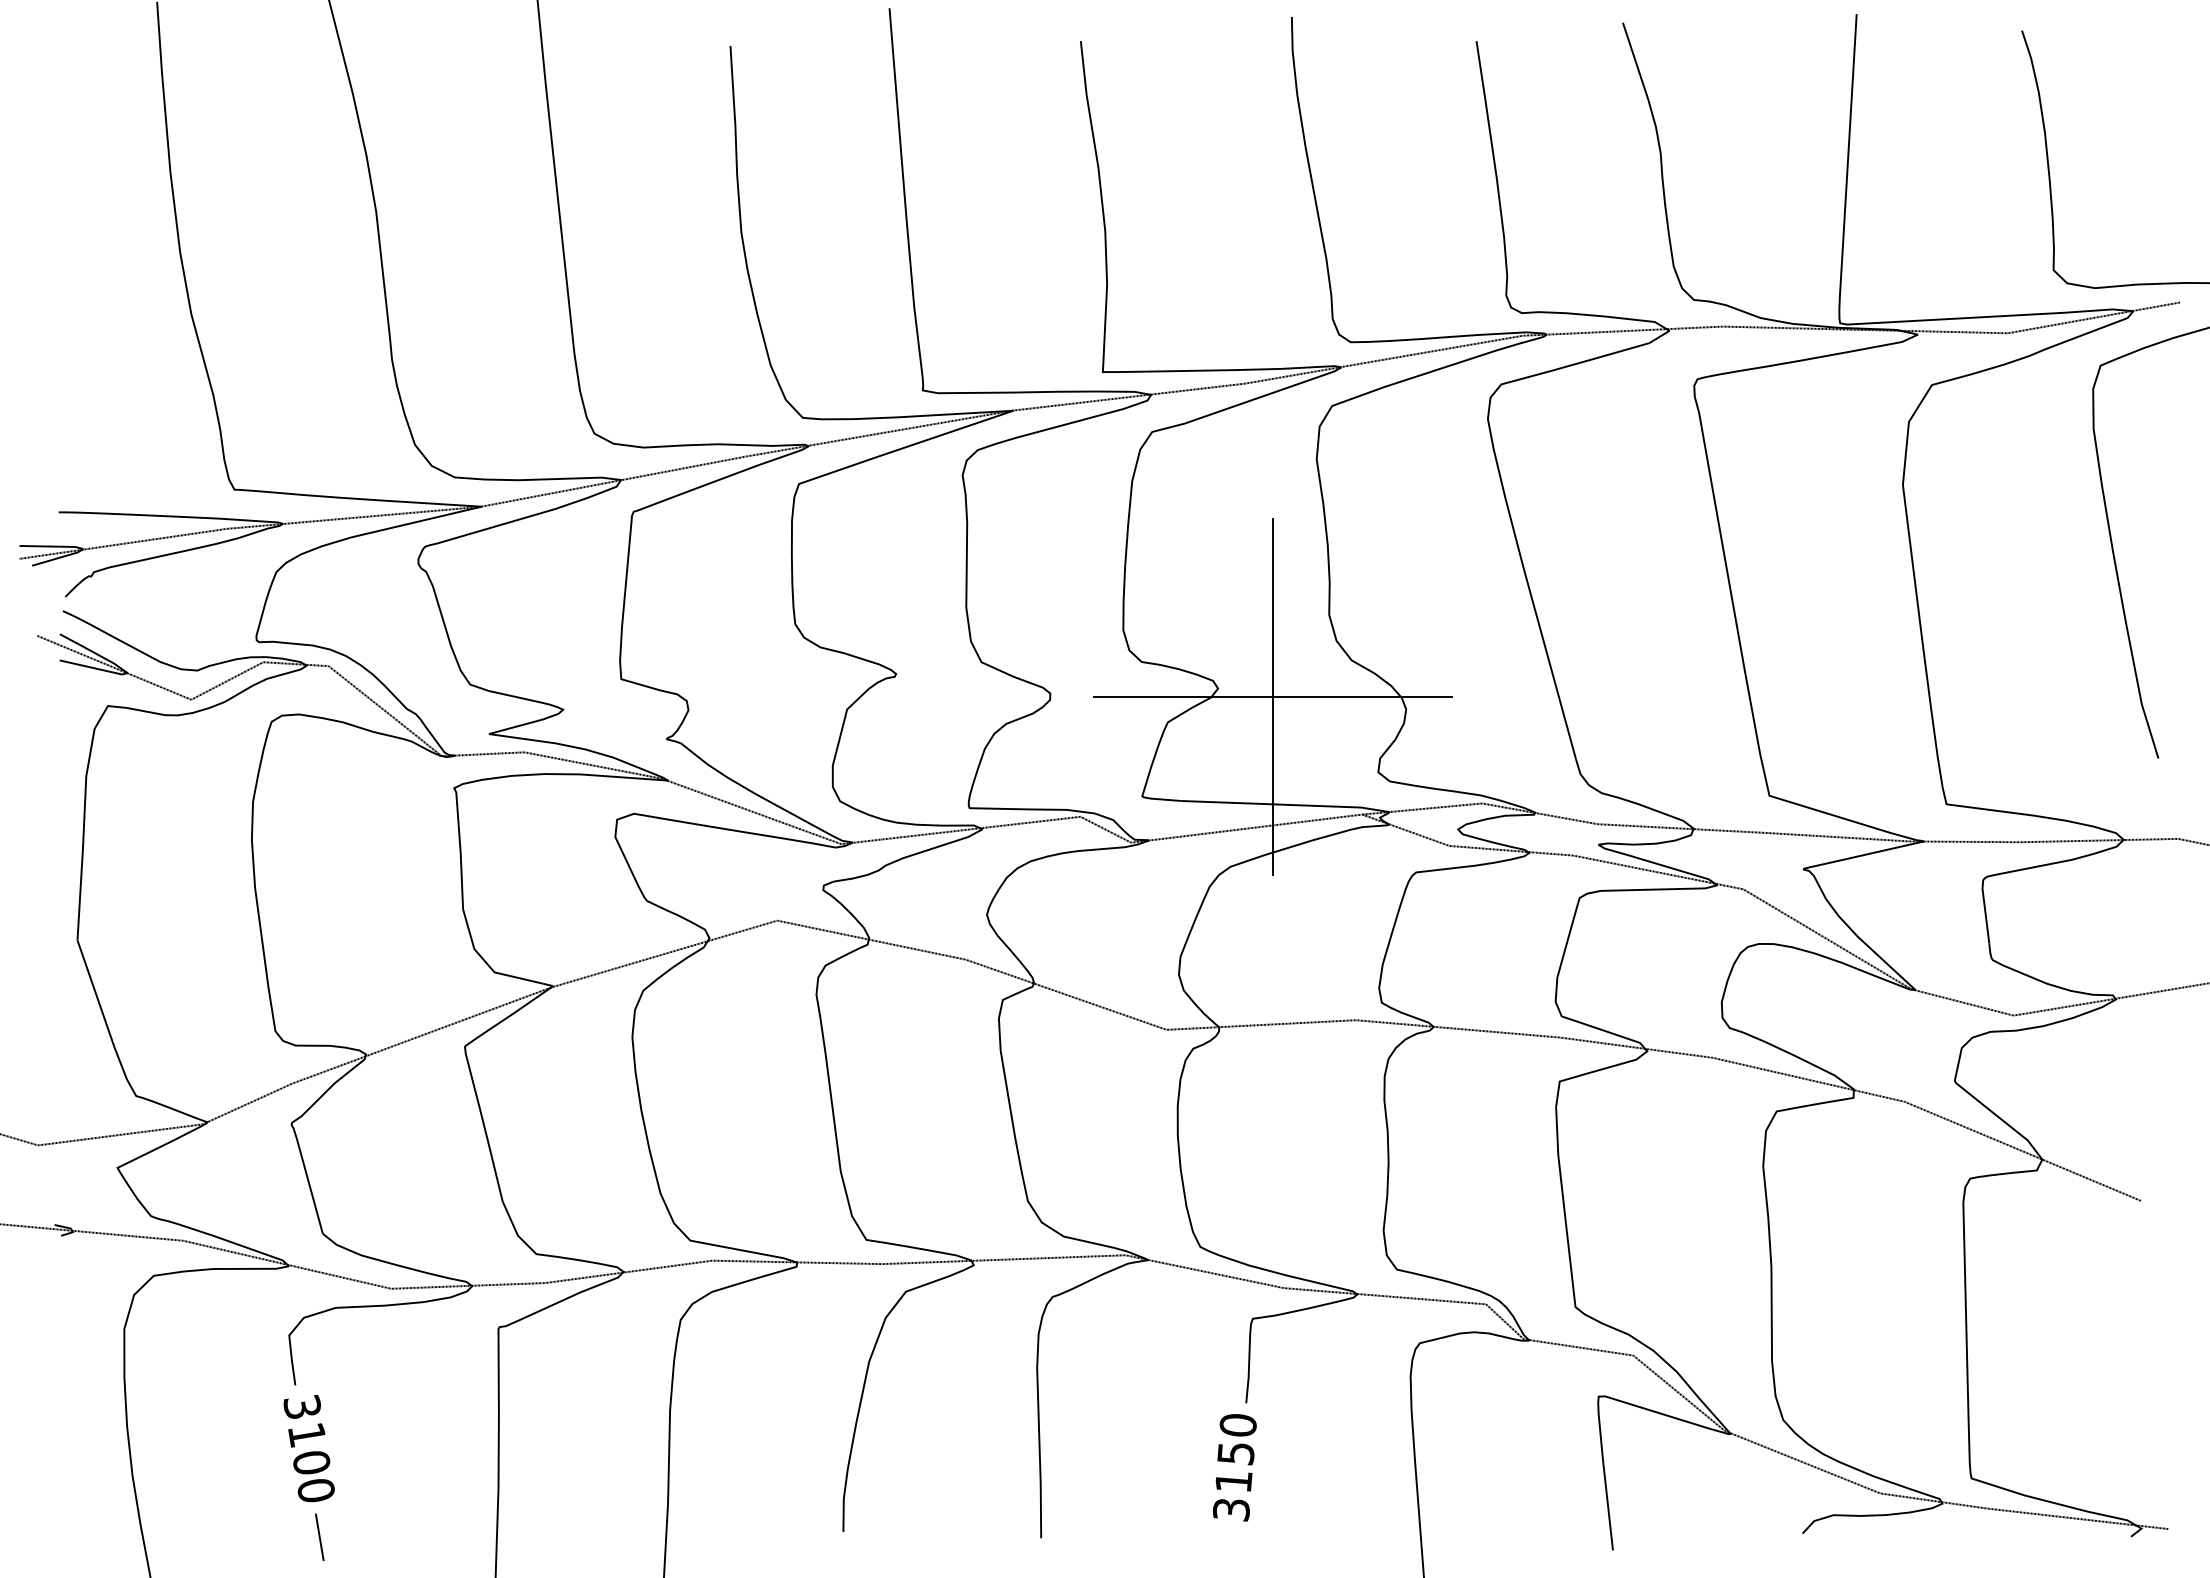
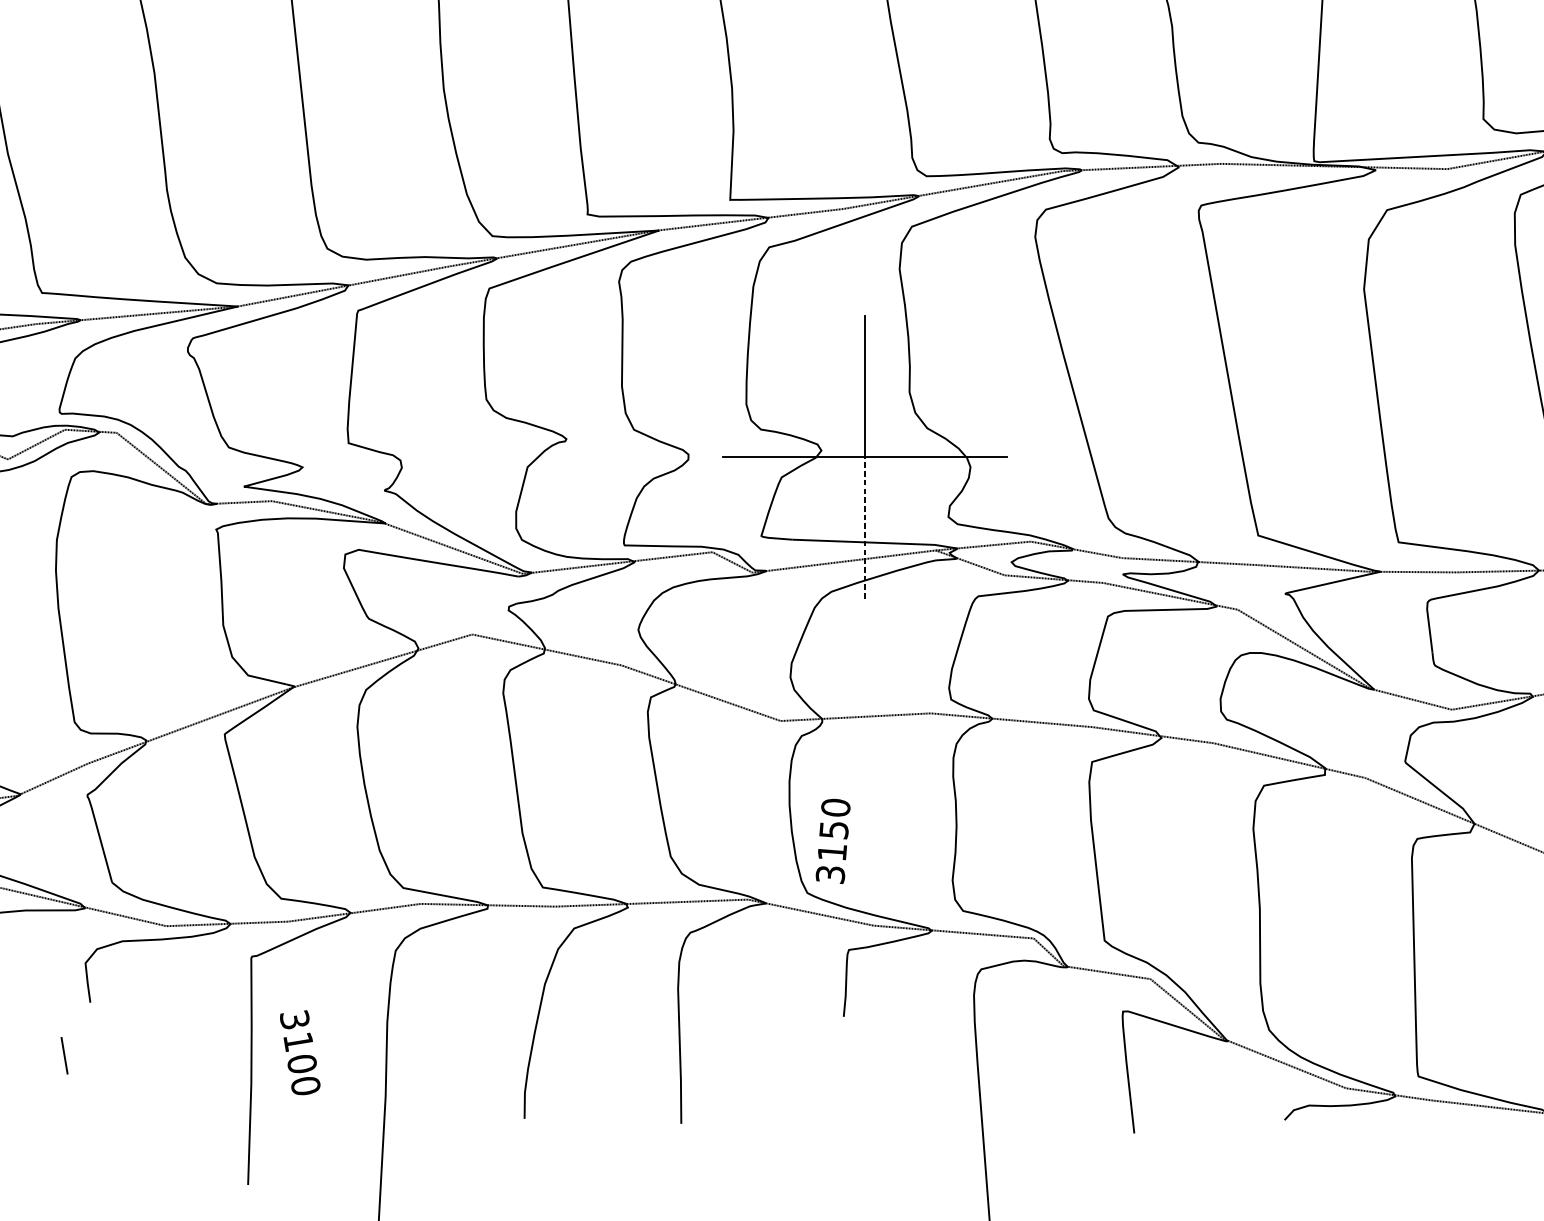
line: (1273, 785) -> (865, 527), solid -> dashed
text: (308, 1448) -> (299, 1052), moved
text: (1234, 1467) -> (832, 841), moved
line: (319, 1536) -> (64, 1055), moved

